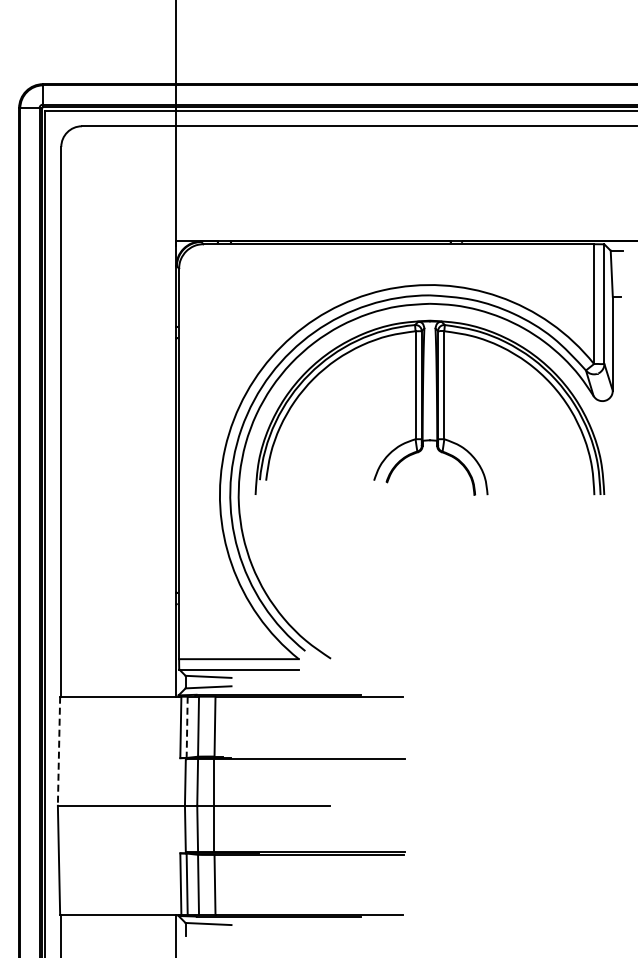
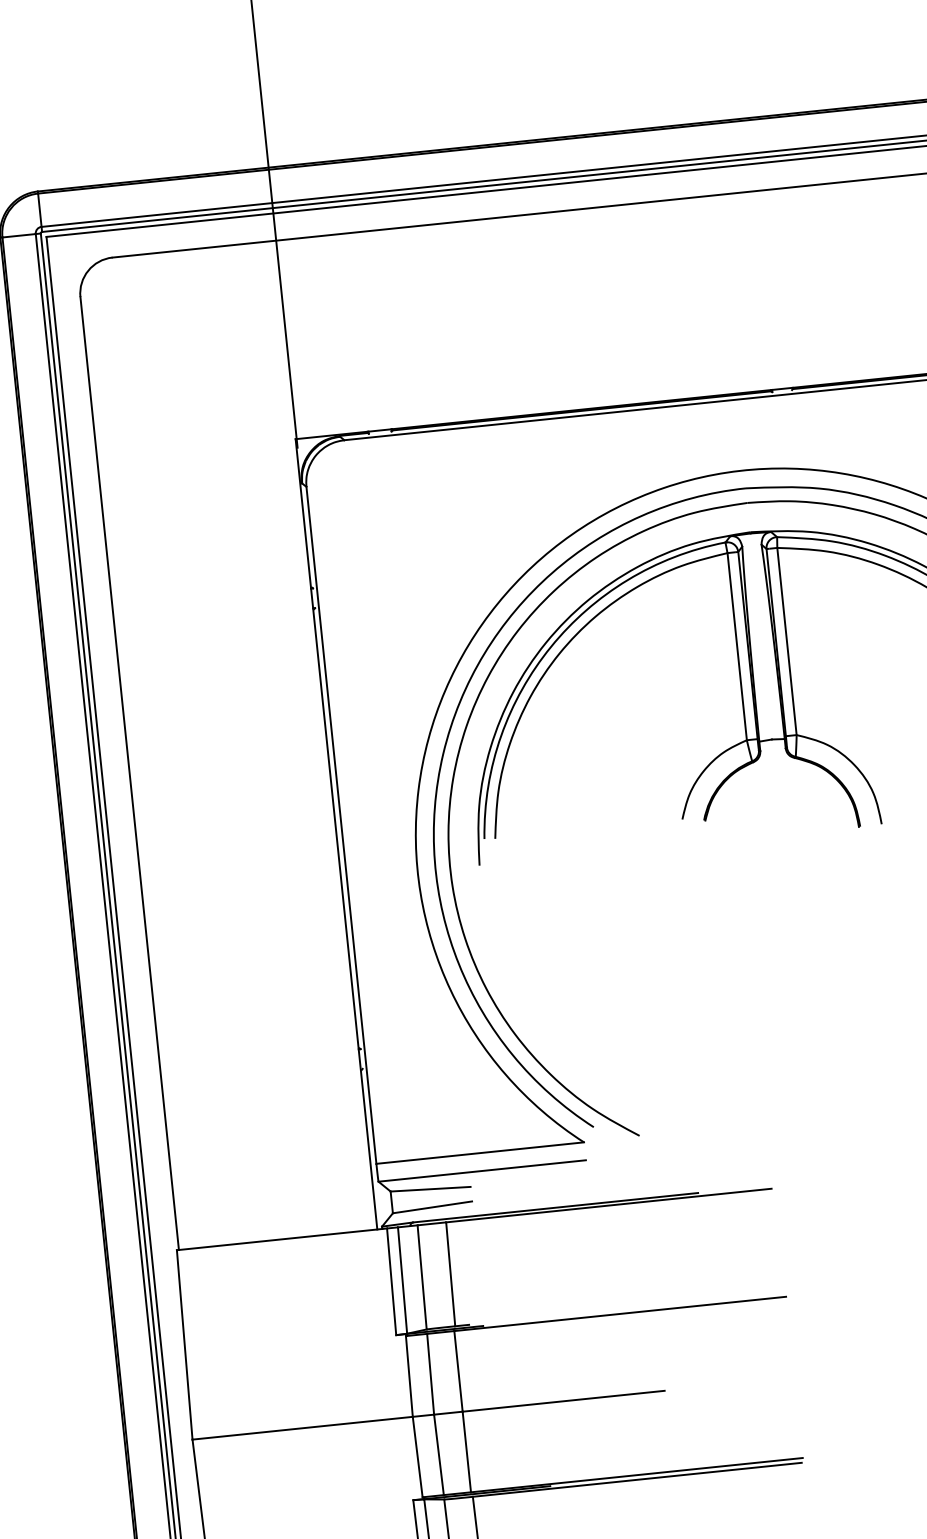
line: (187, 727) -> (403, 1280), dashed -> solid
line: (59, 751) -> (185, 1345), dashed -> solid

